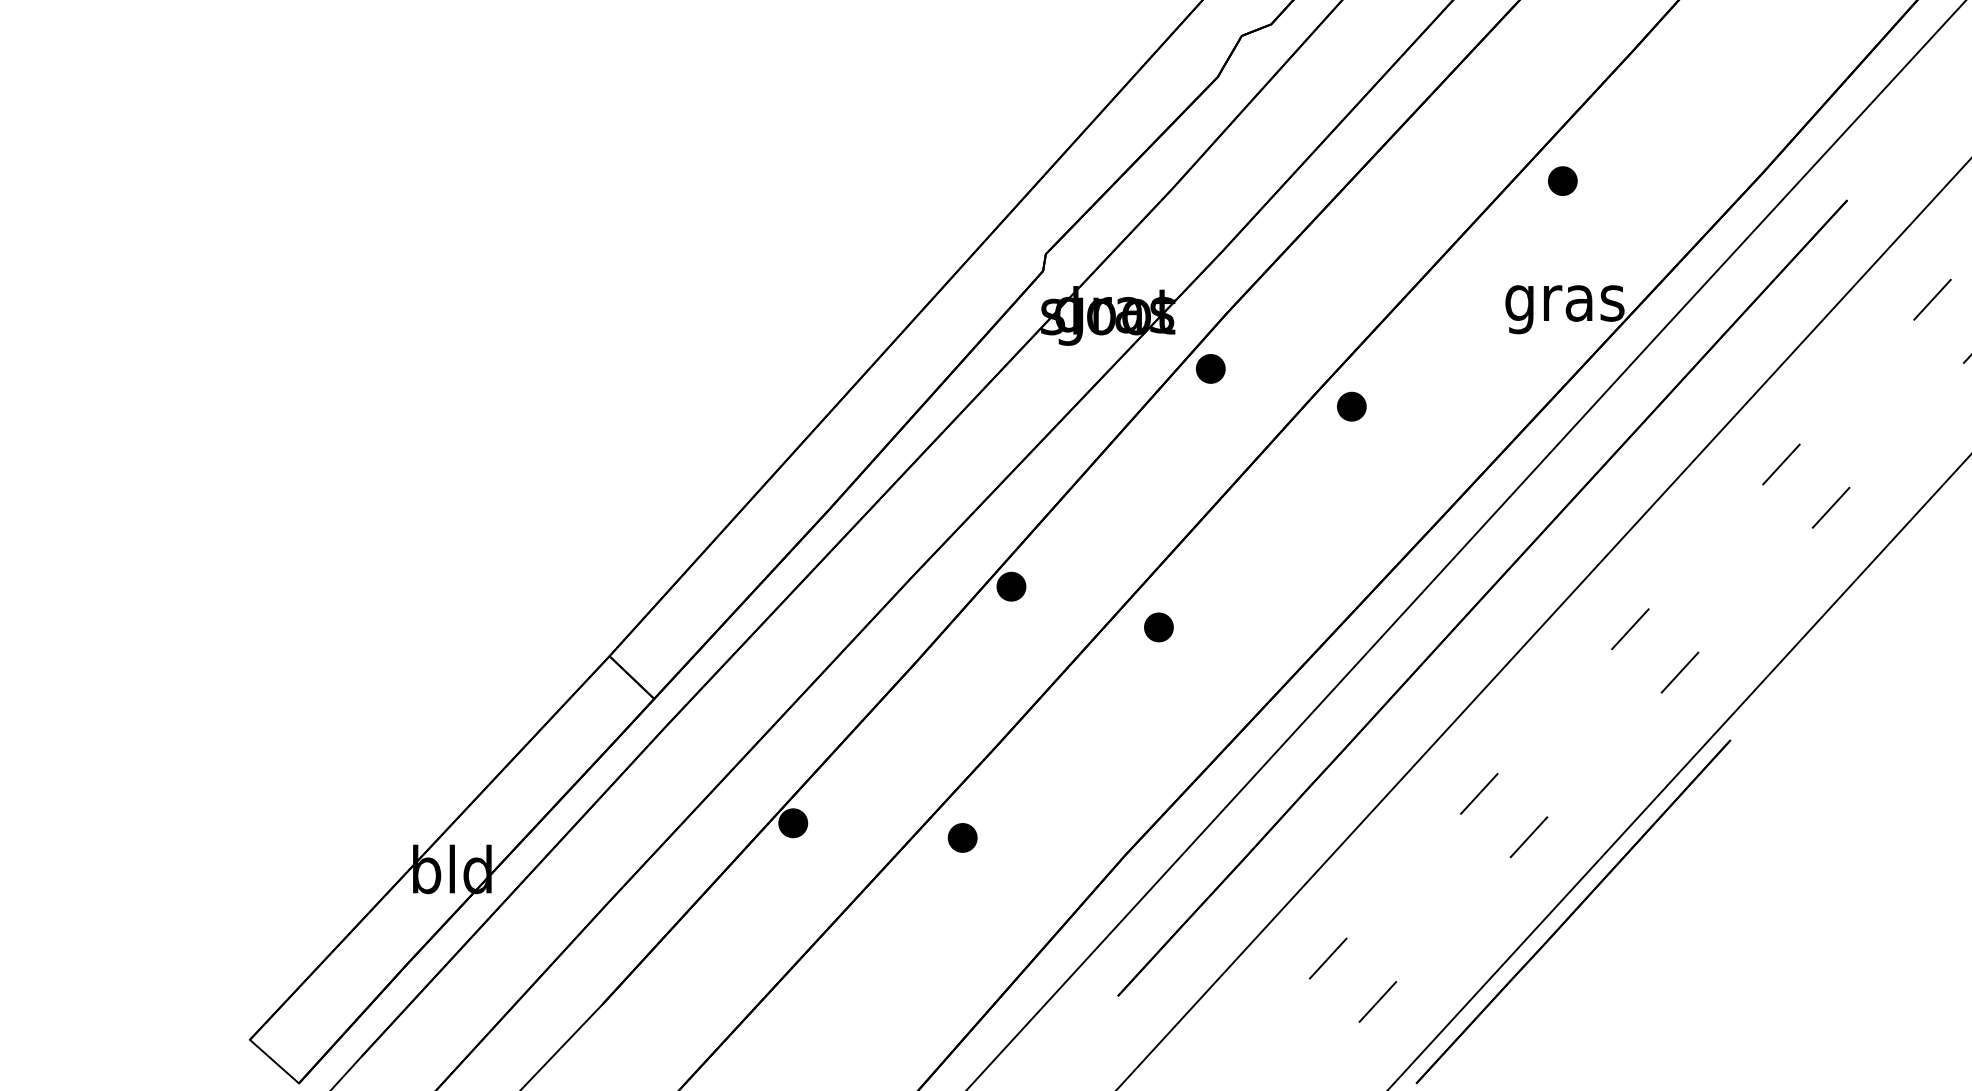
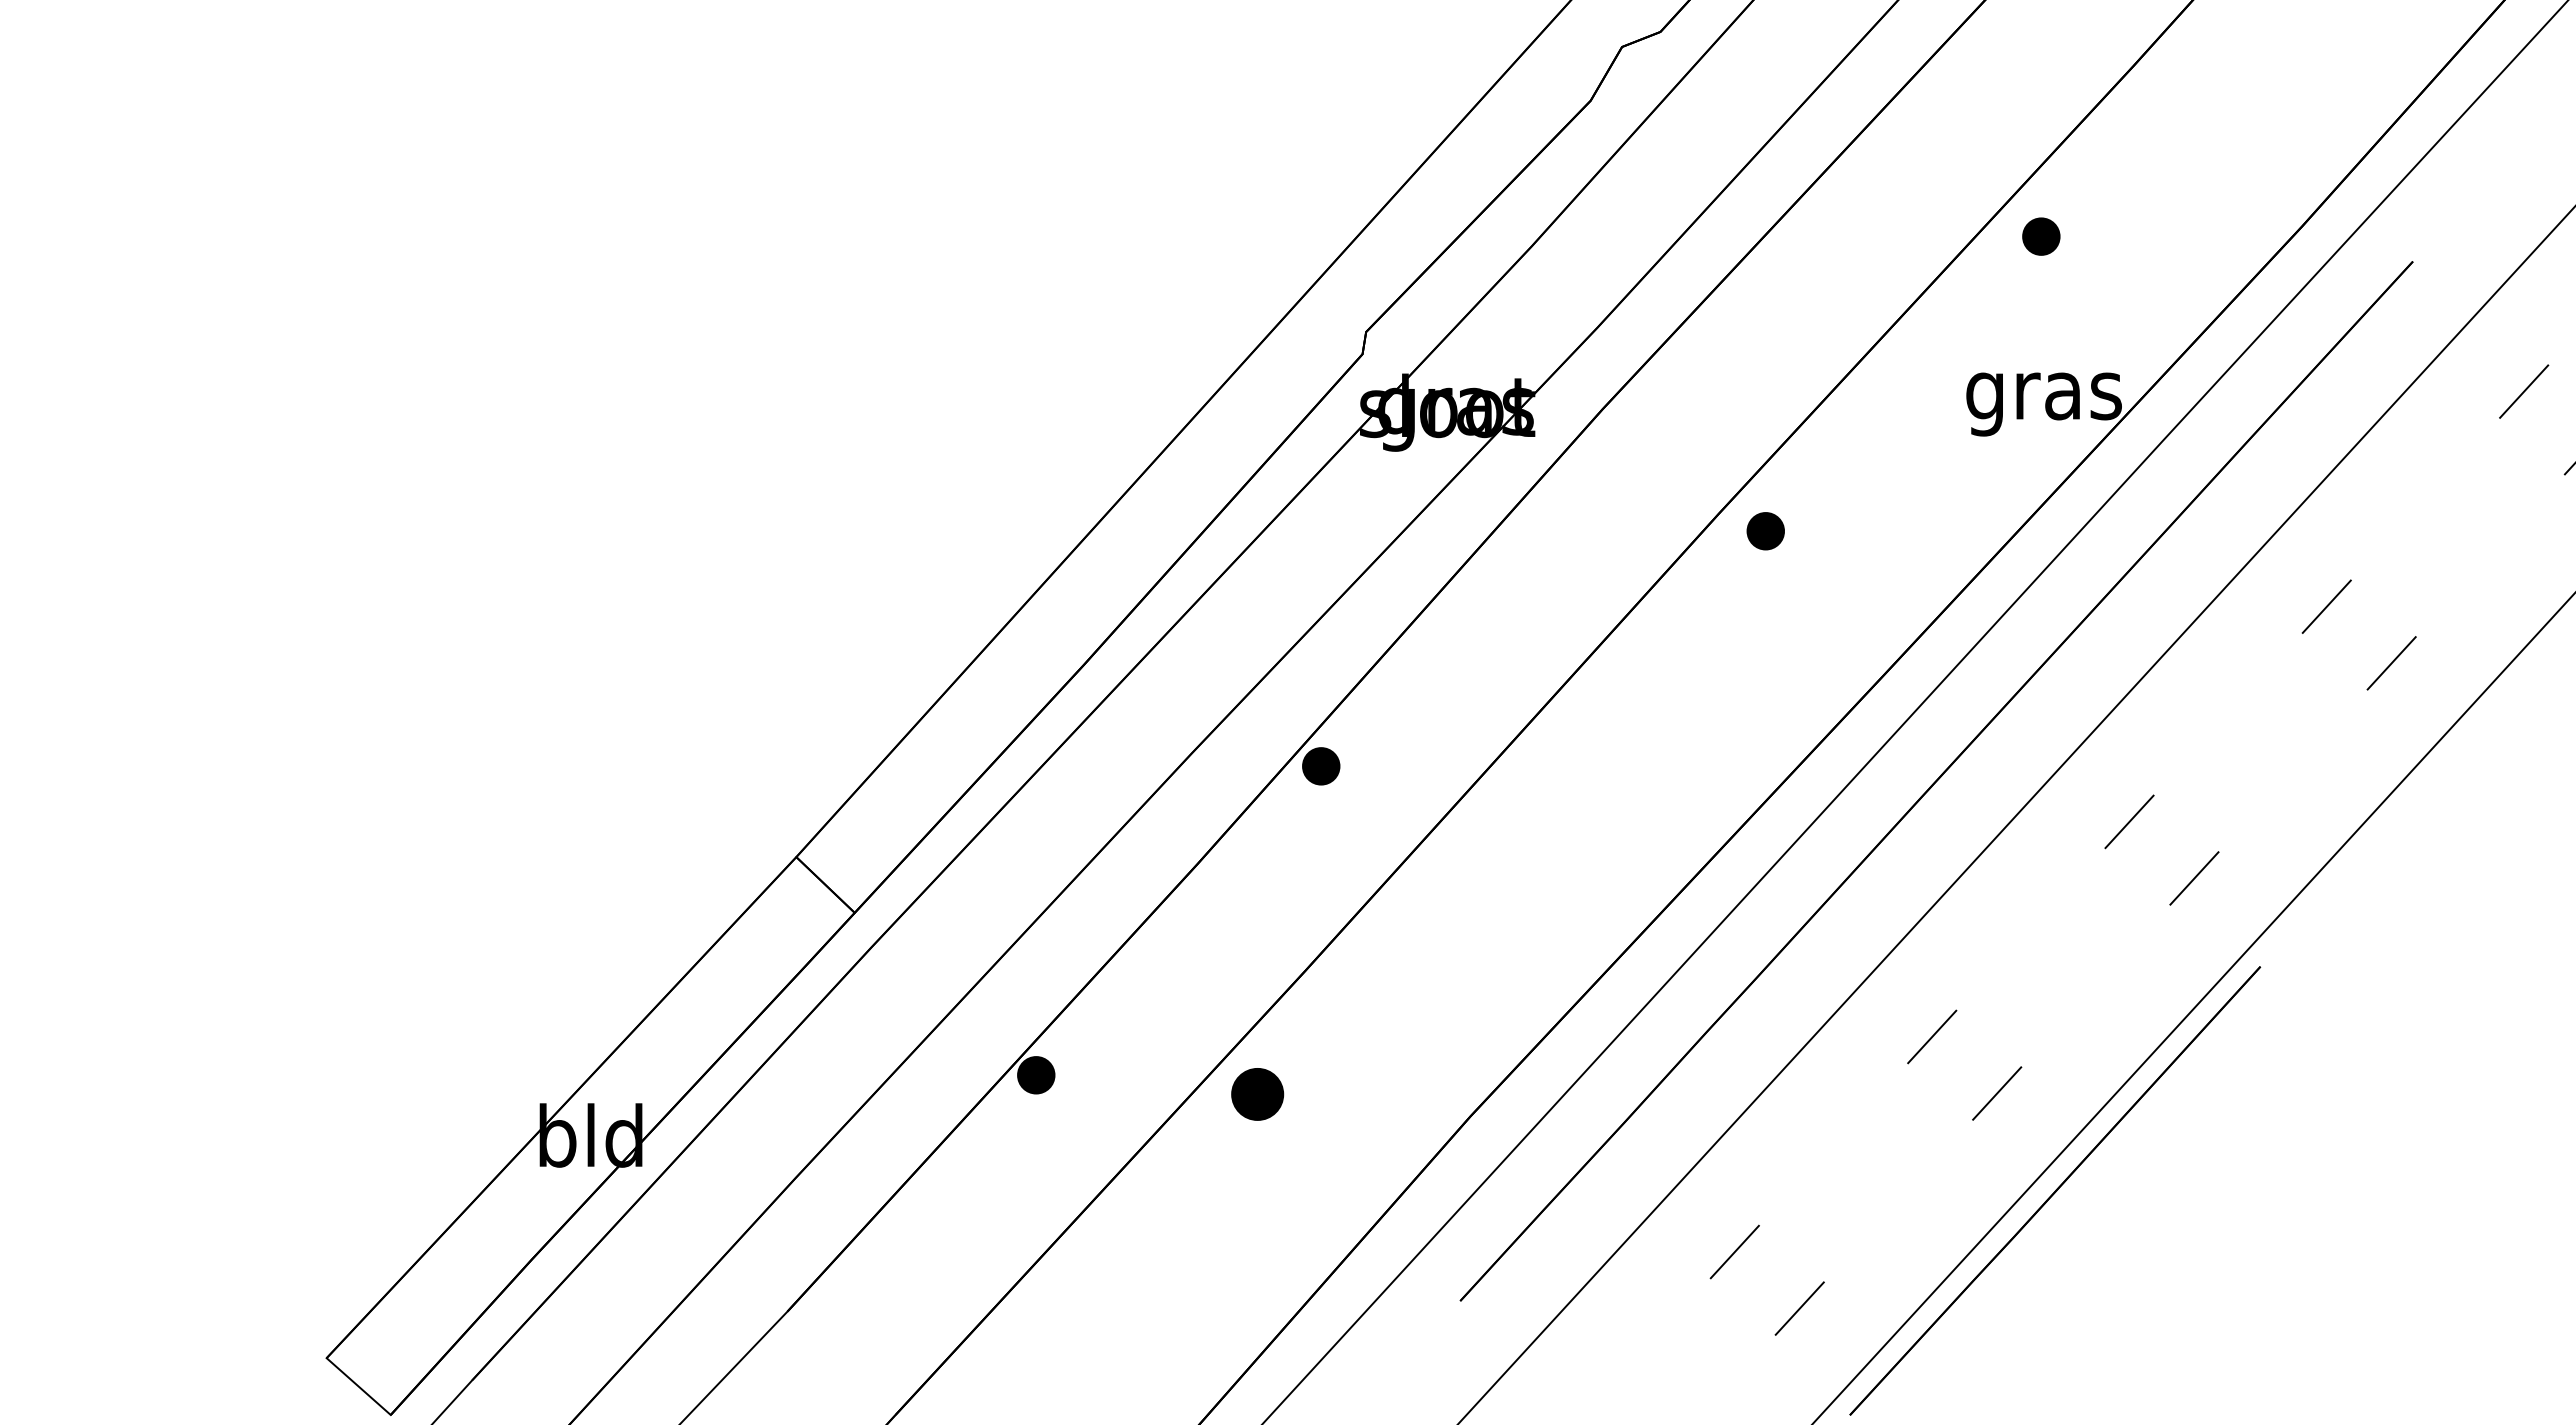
part: (1210, 368) -> (1581, 481), removed
part: (1158, 627) -> (1513, 819), removed
part: (962, 837) -> (1257, 1094), size x1.4

